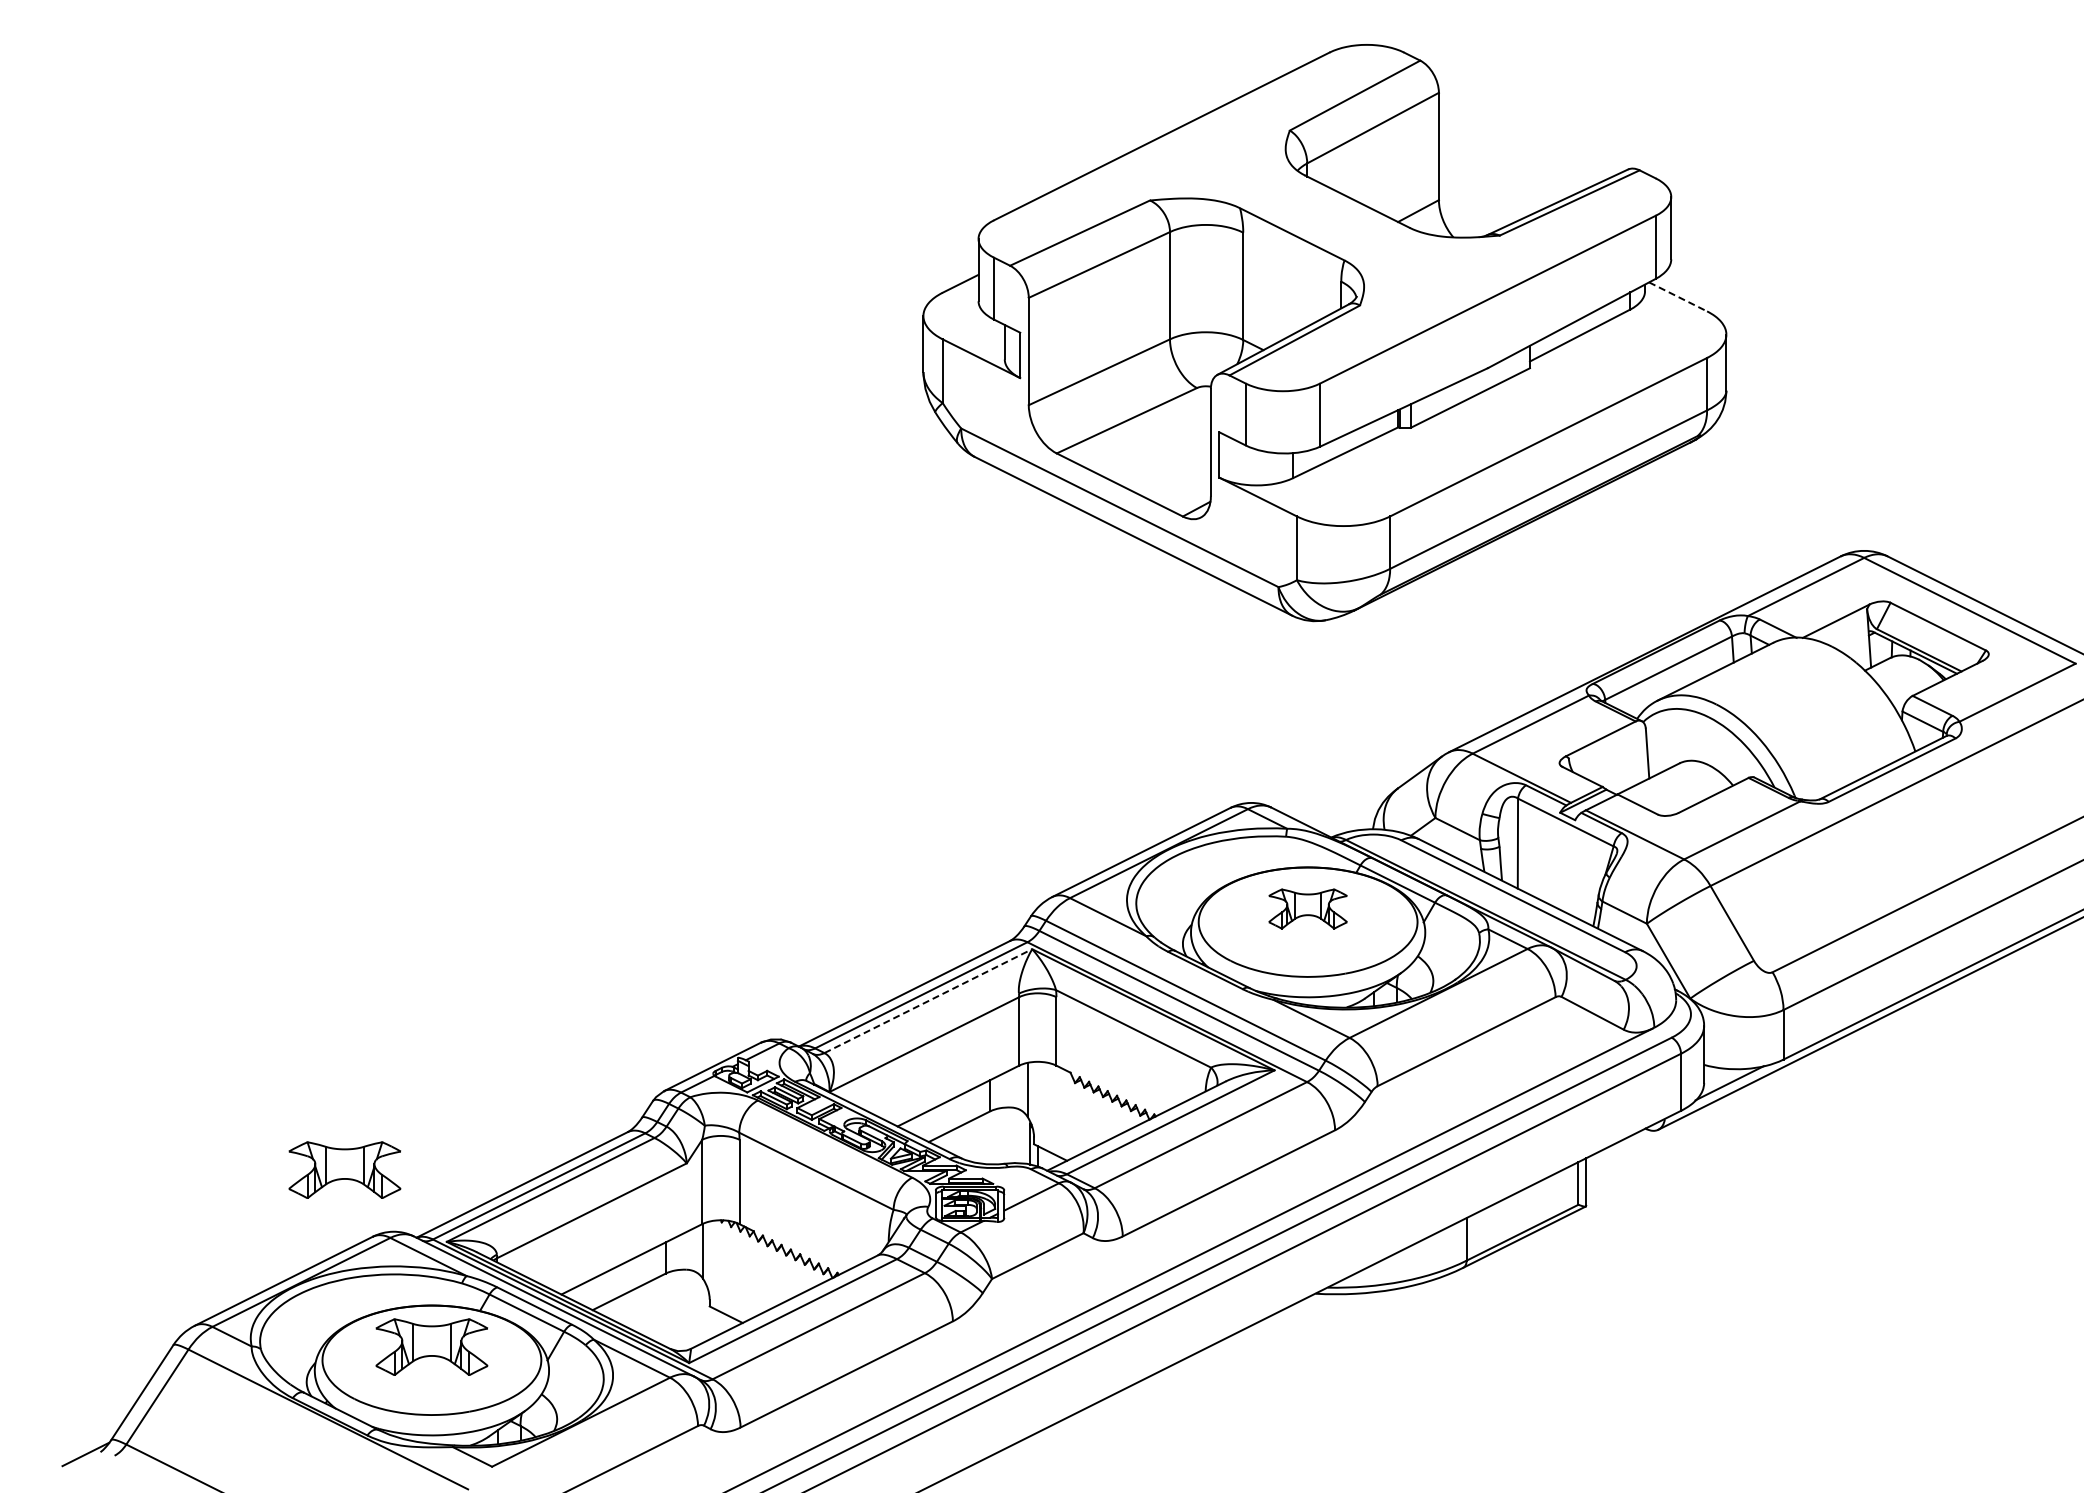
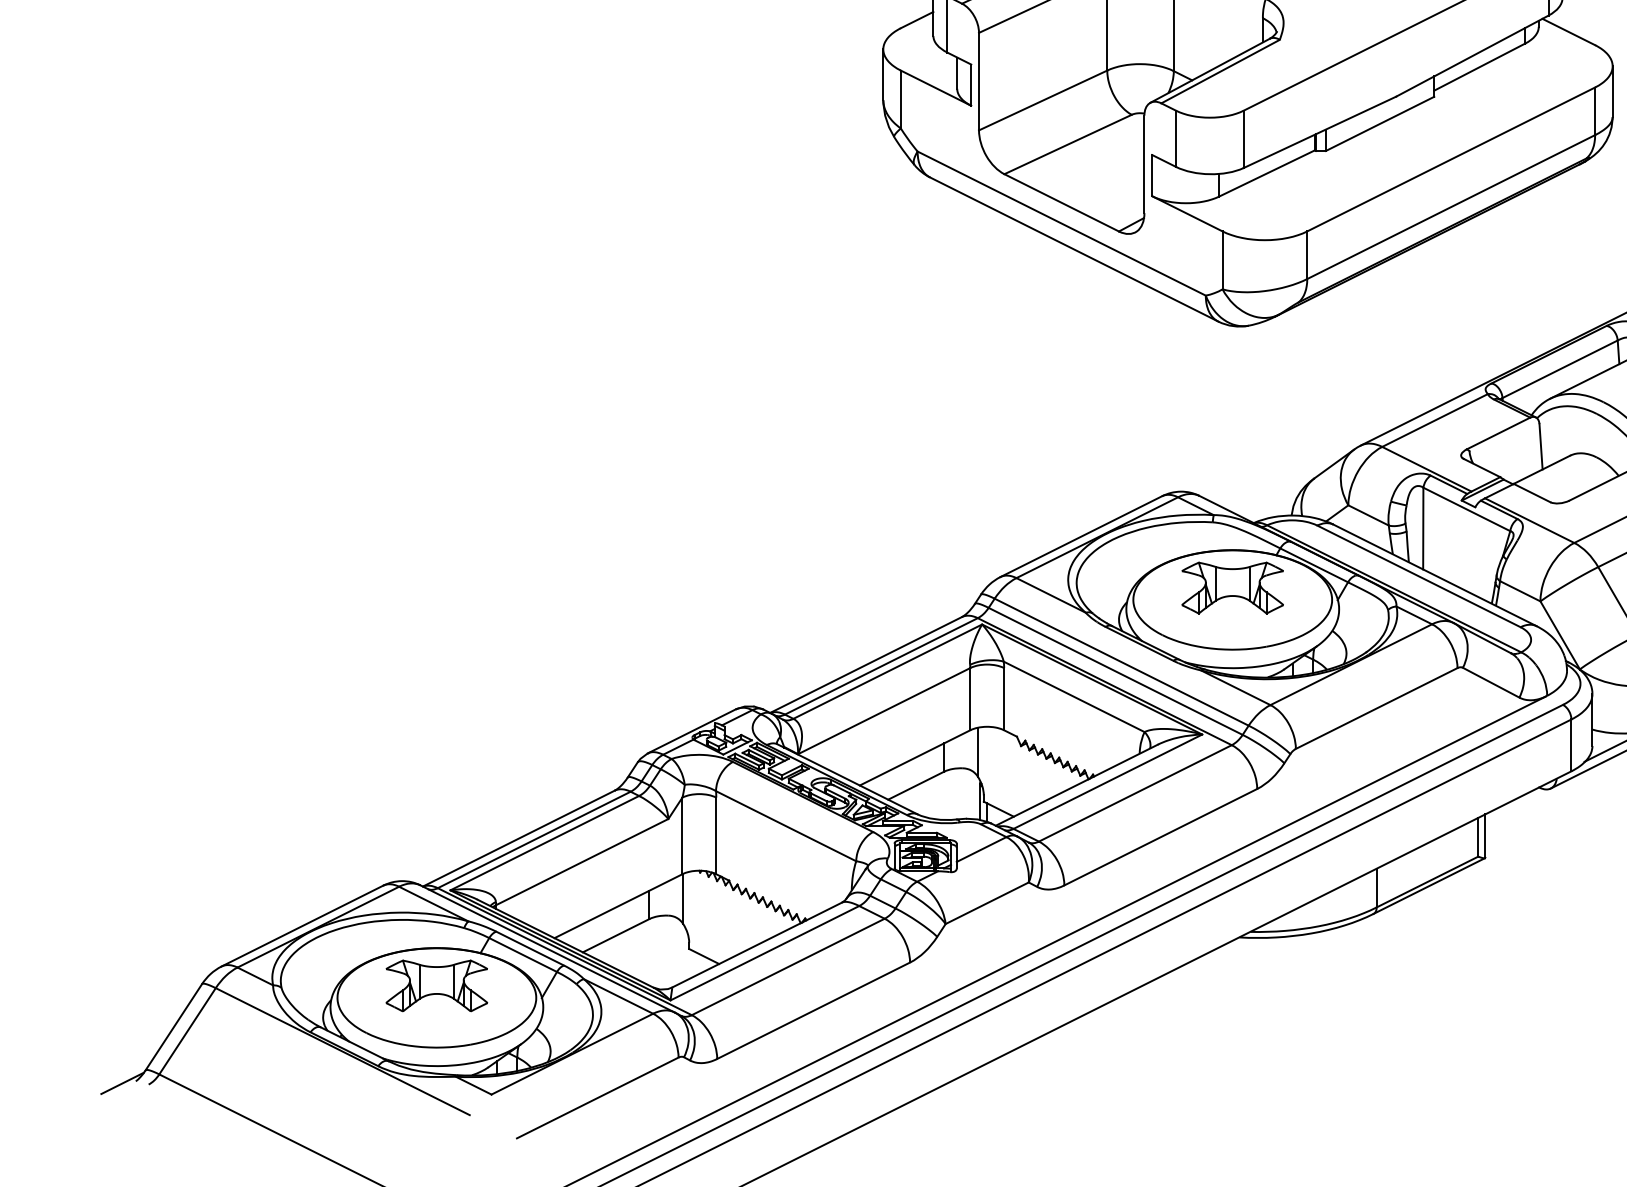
line: (1678, 297) -> (1569, 32), dashed -> solid
part: (1307, 908) -> (1232, 587), size x1.43
line: (928, 1000) -> (887, 671), dashed -> solid
part: (344, 1169) -> (357, 824), removed

